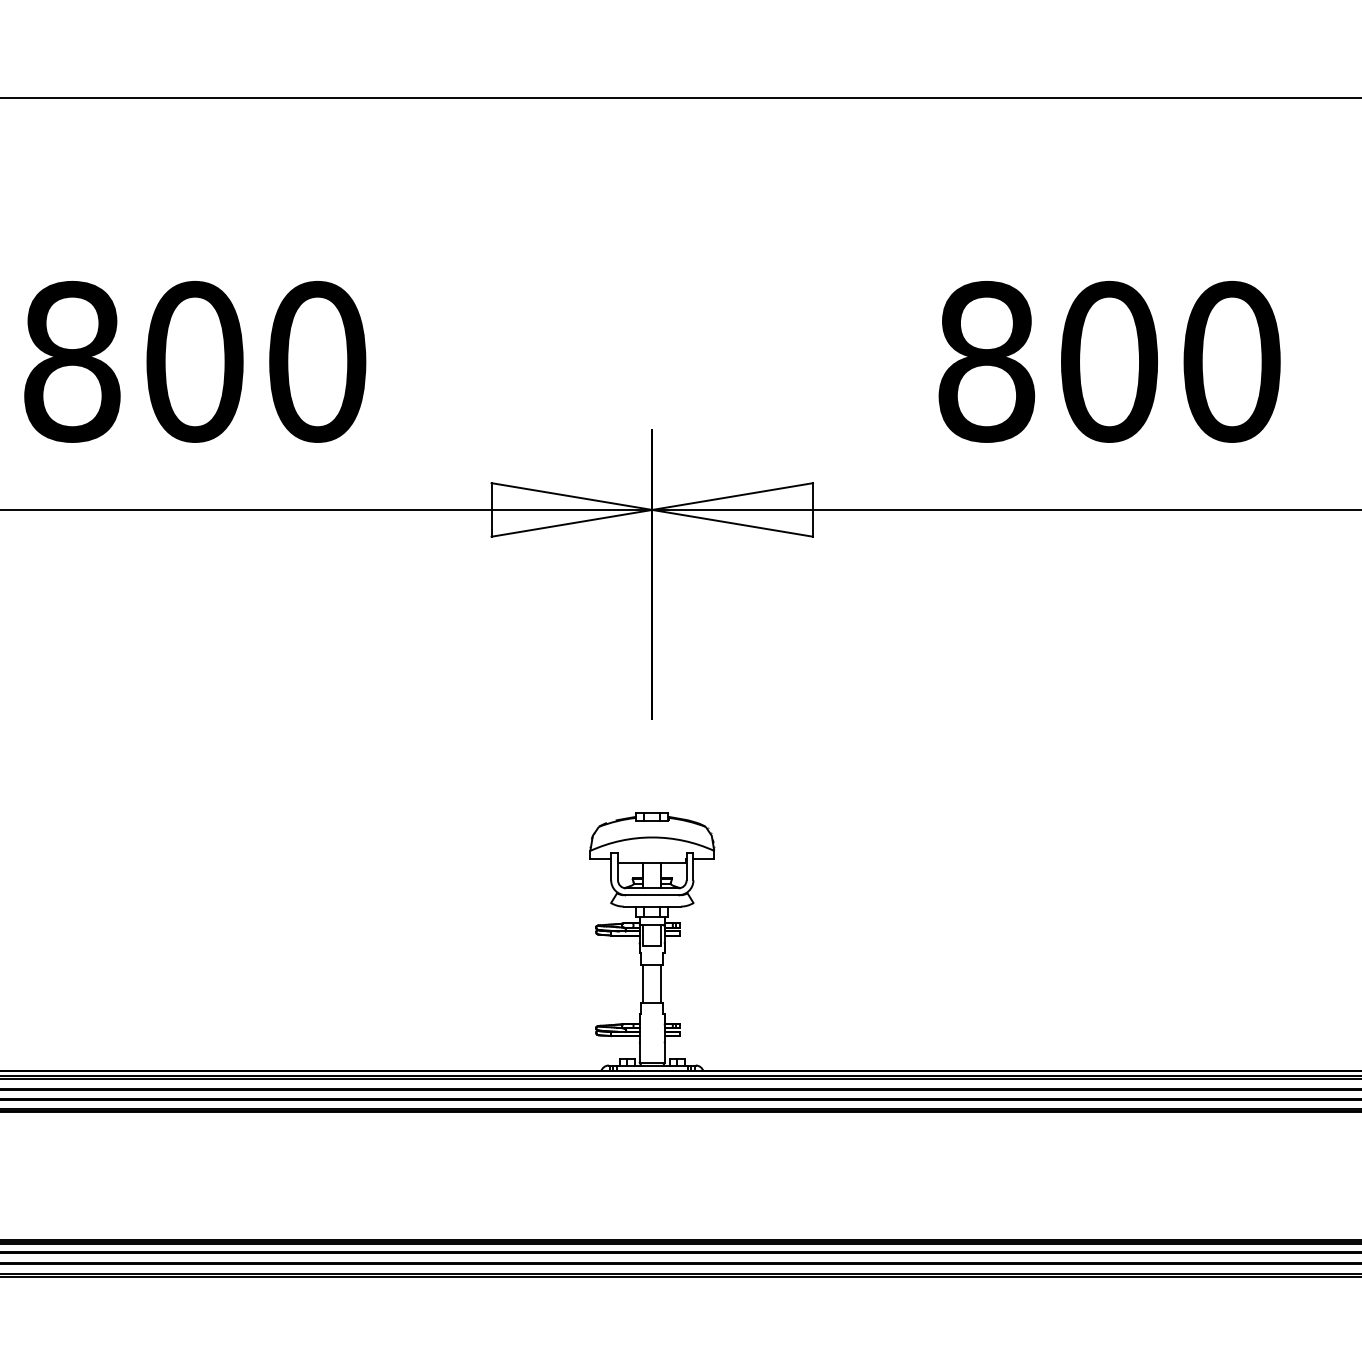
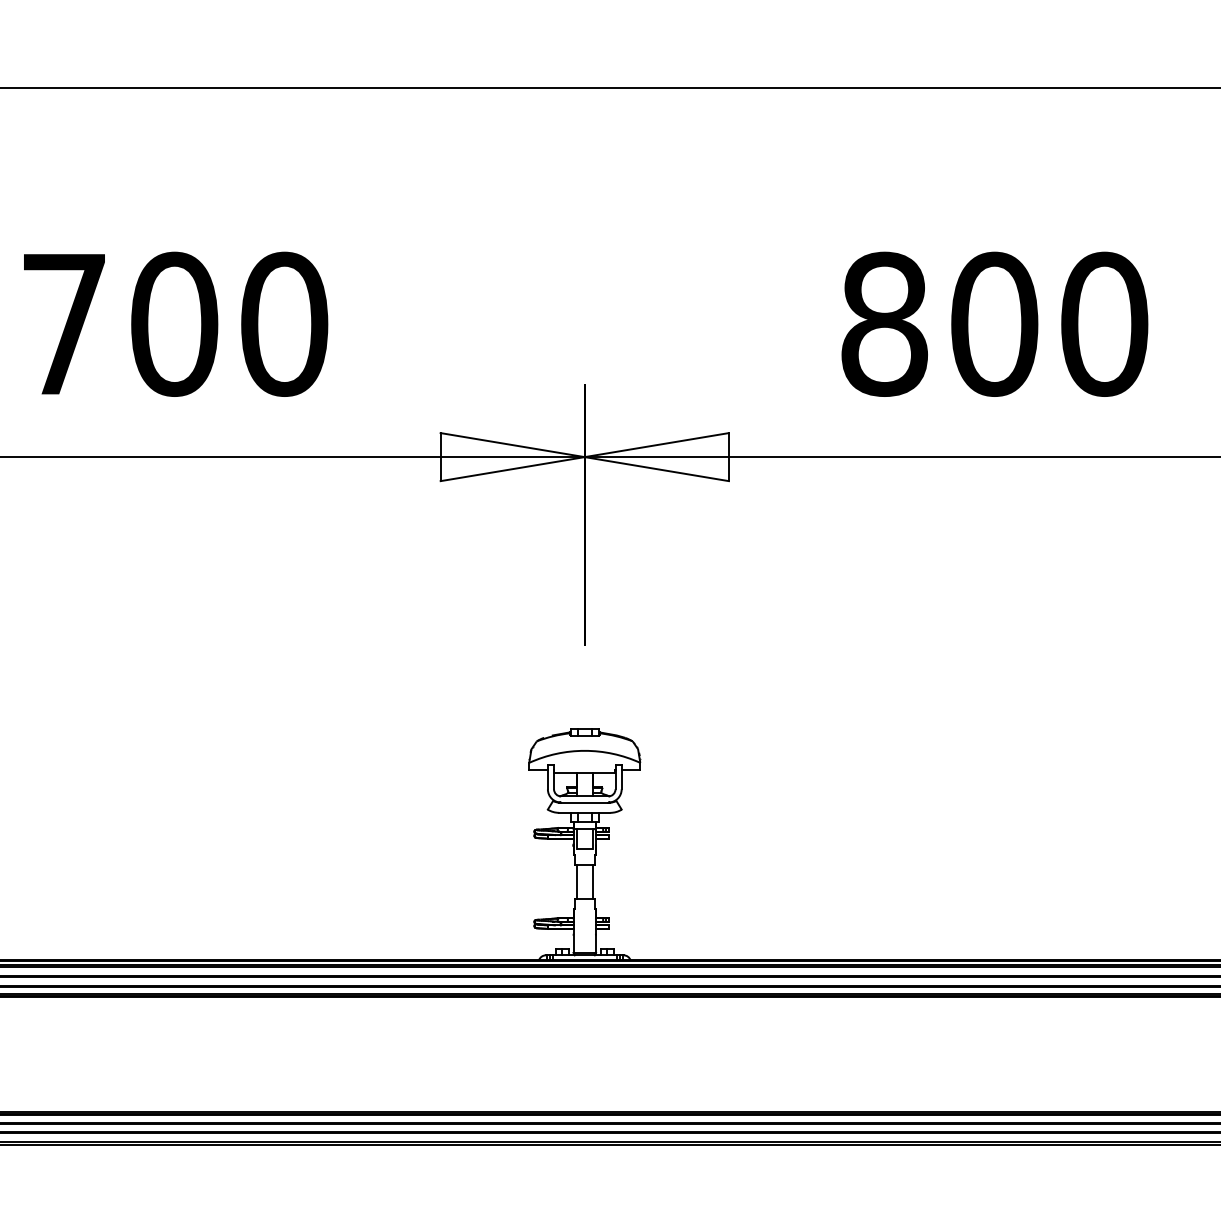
text: (72, 361) -> (64, 323), 800 -> 700

